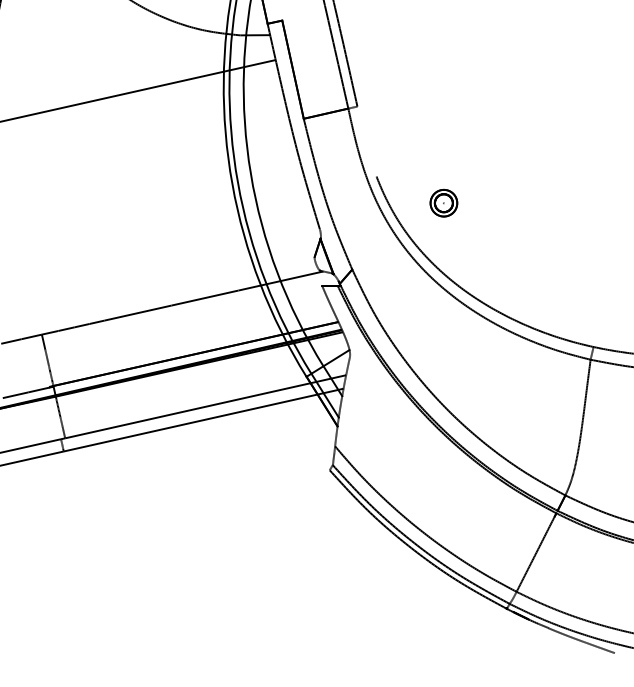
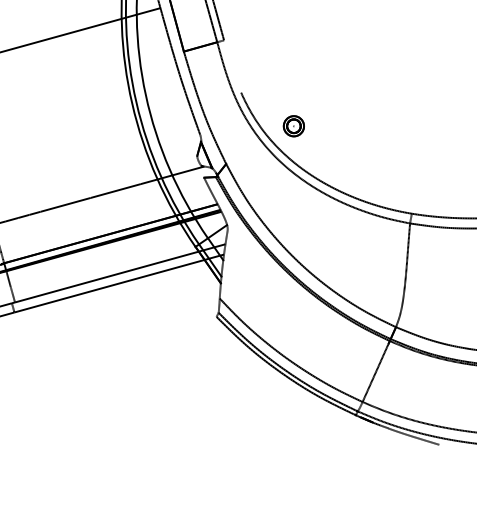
part: (443, 202) -> (293, 125), moved

